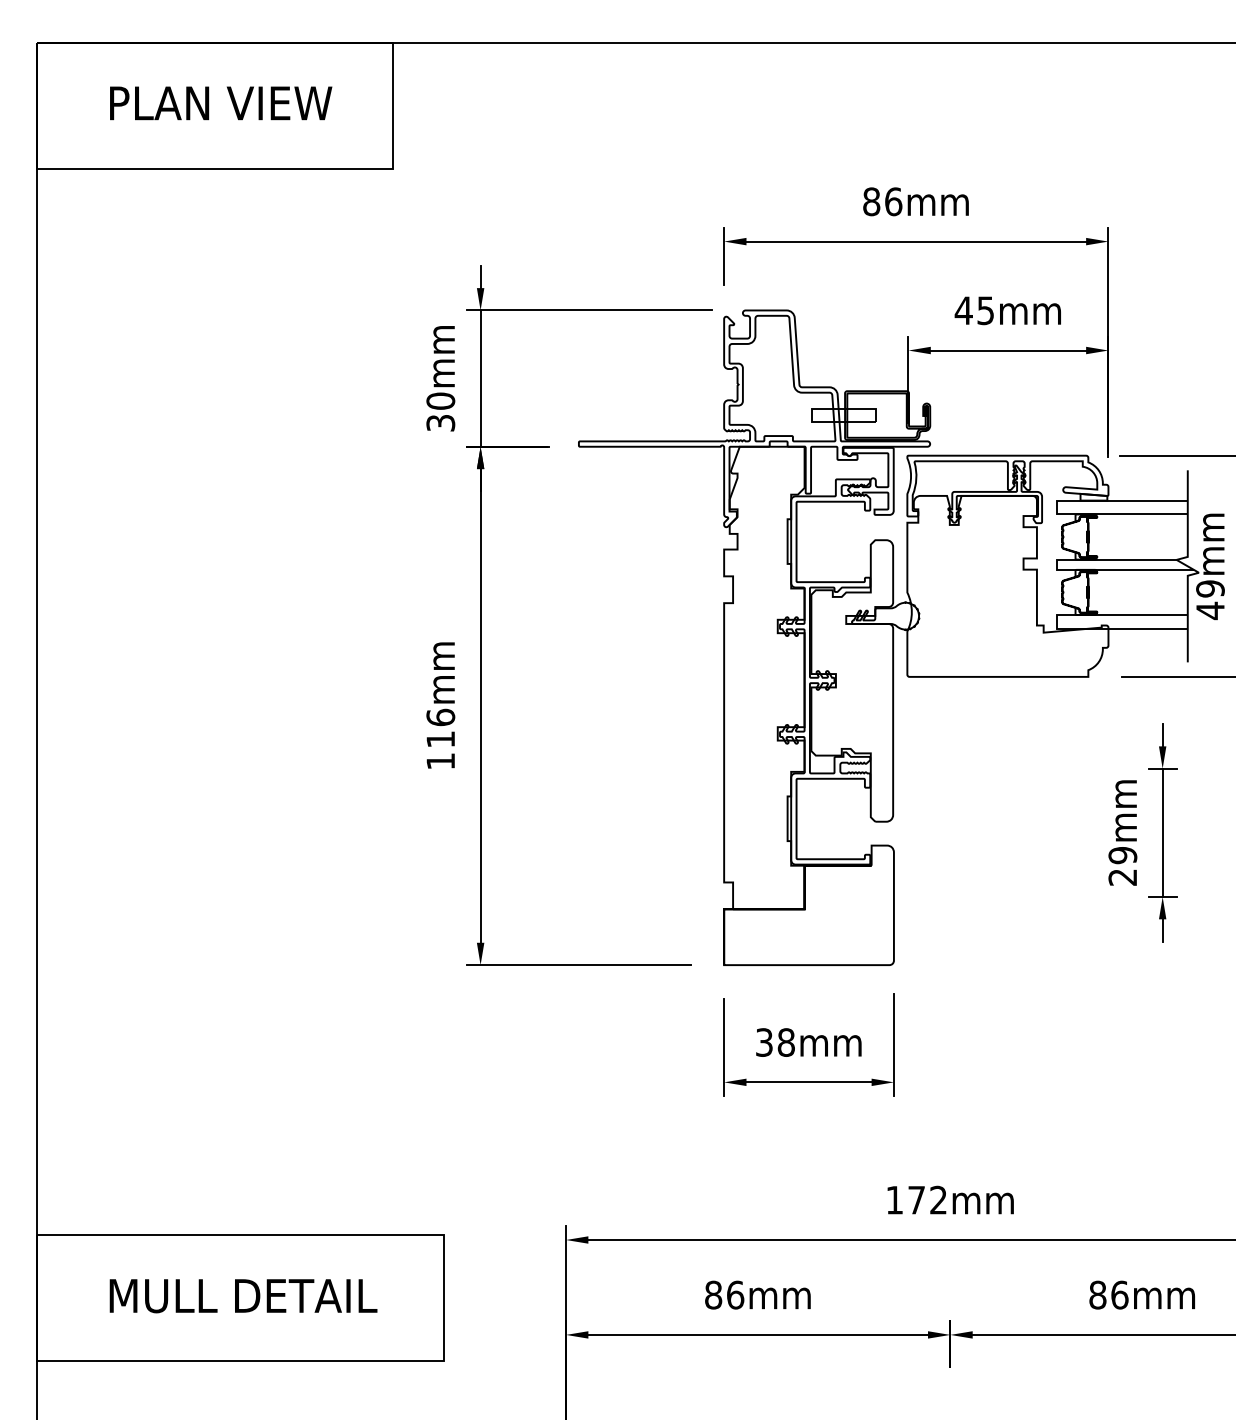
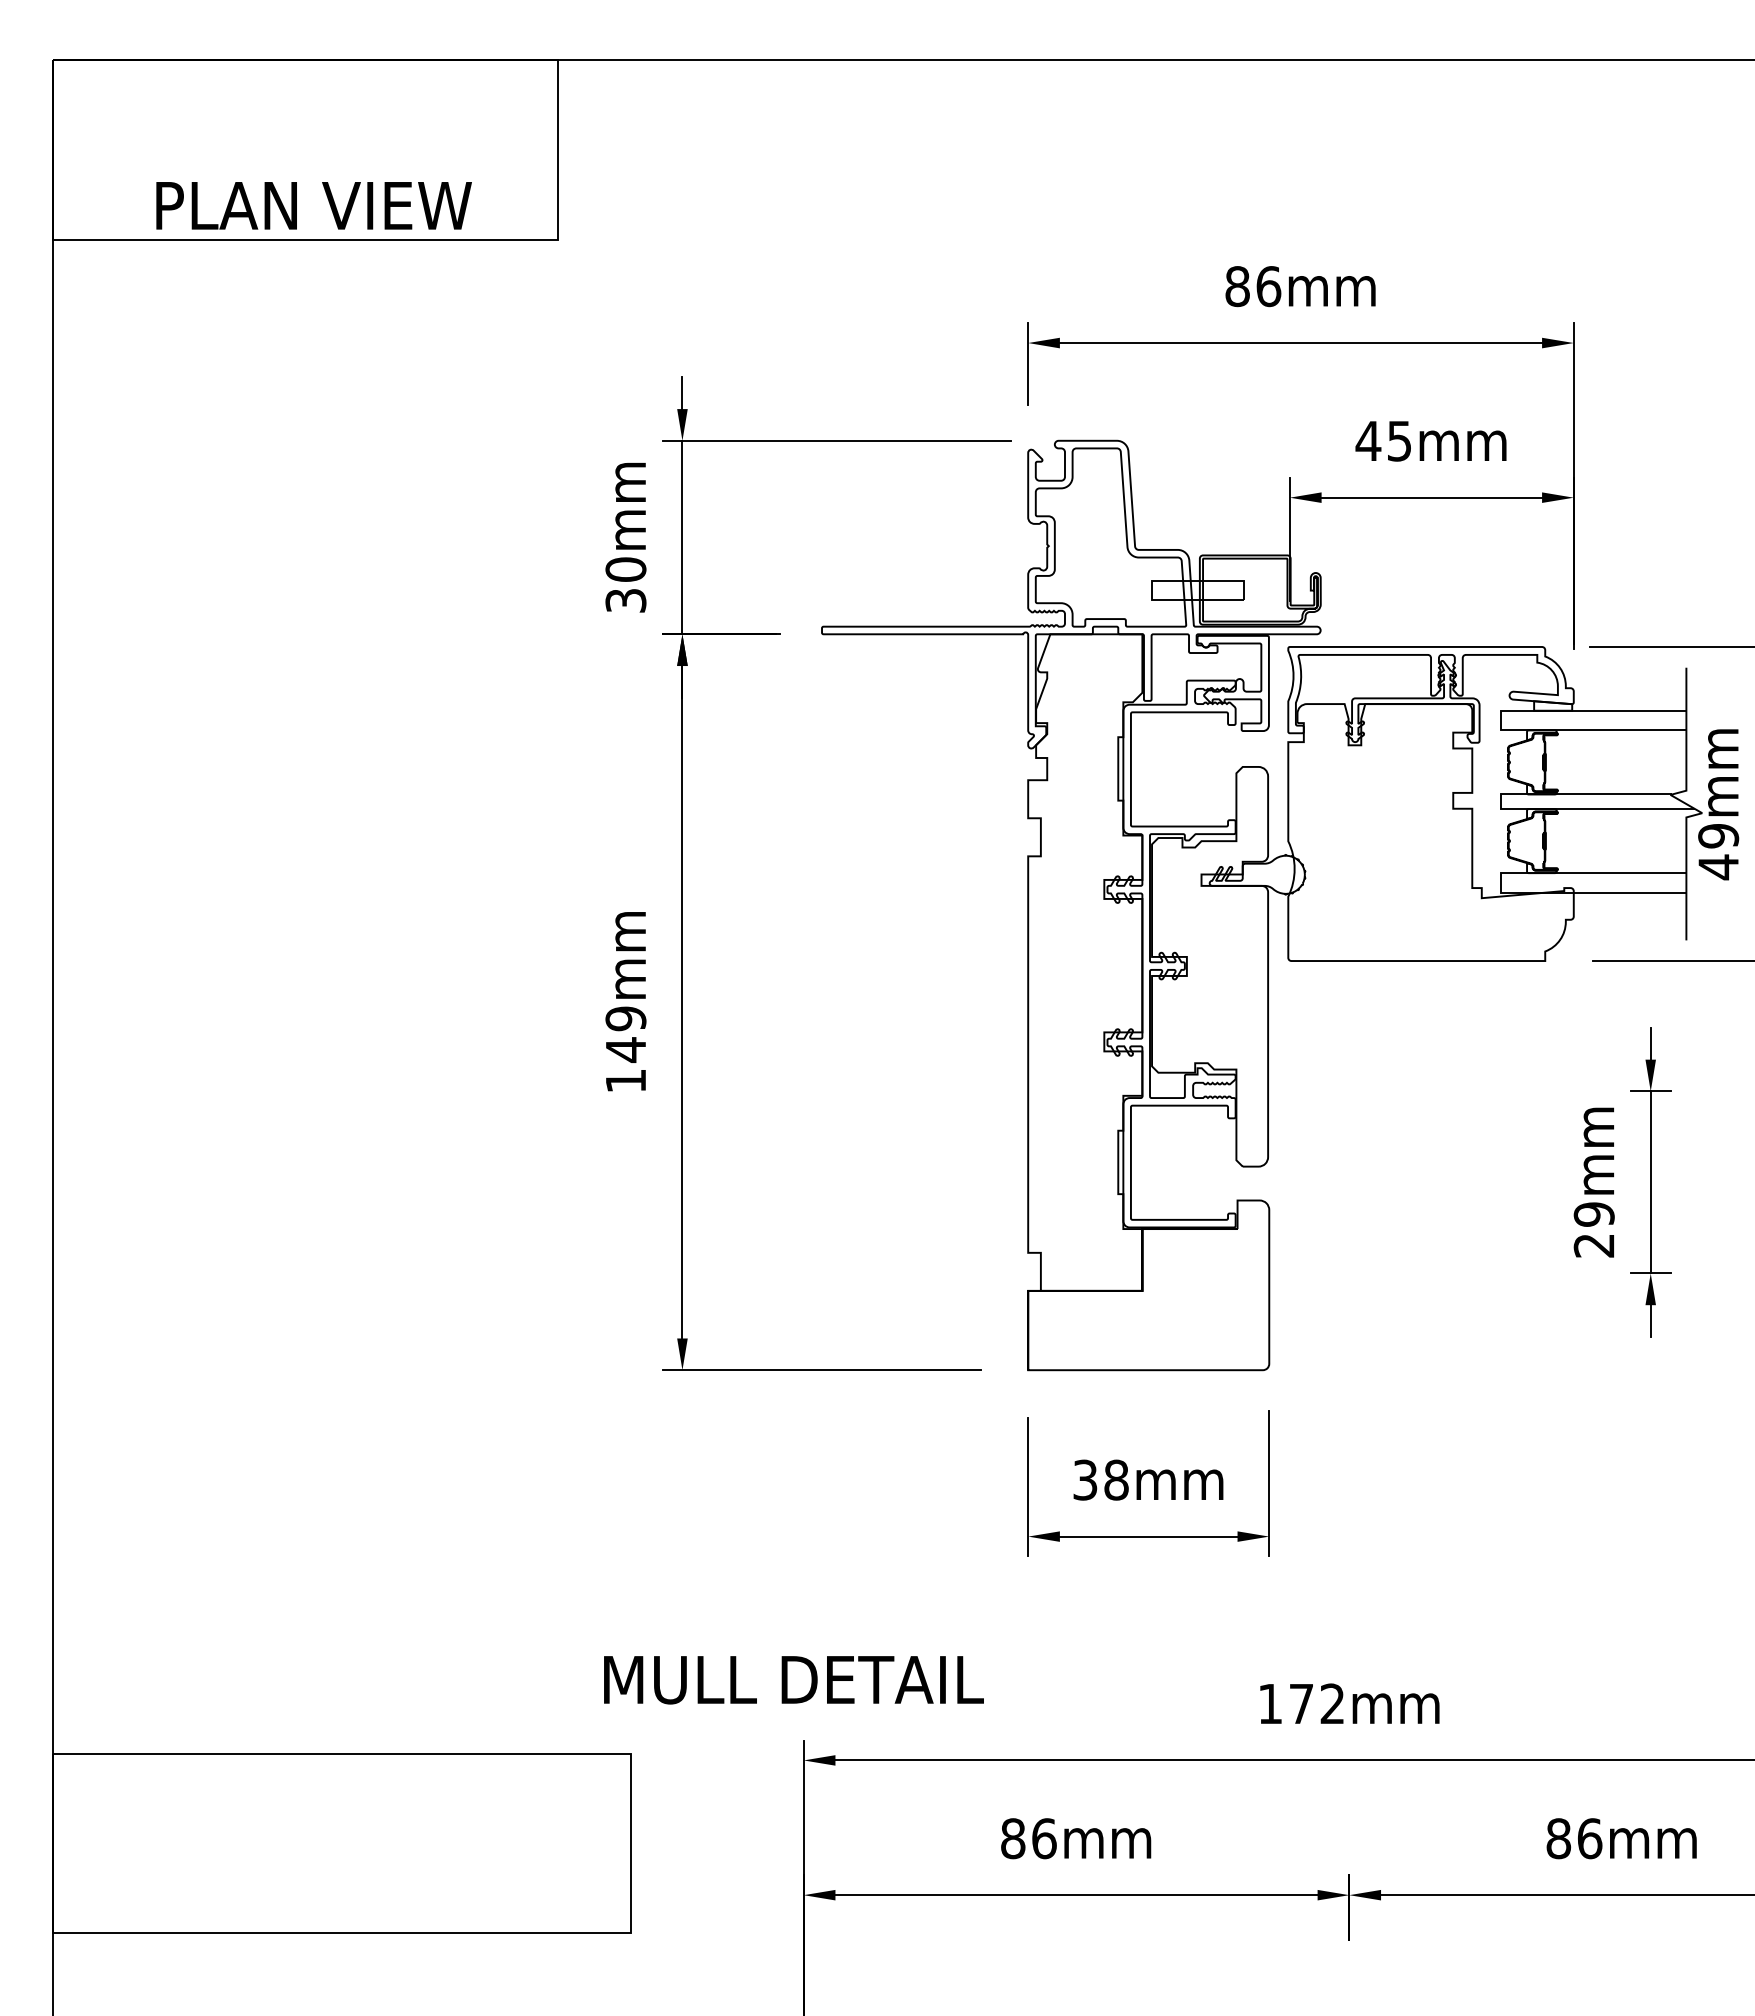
text: (220, 103) -> (313, 205), moved
text: (440, 728) -> (625, 1034), 116mm -> 149mm
text: (243, 1296) -> (793, 1680), moved

